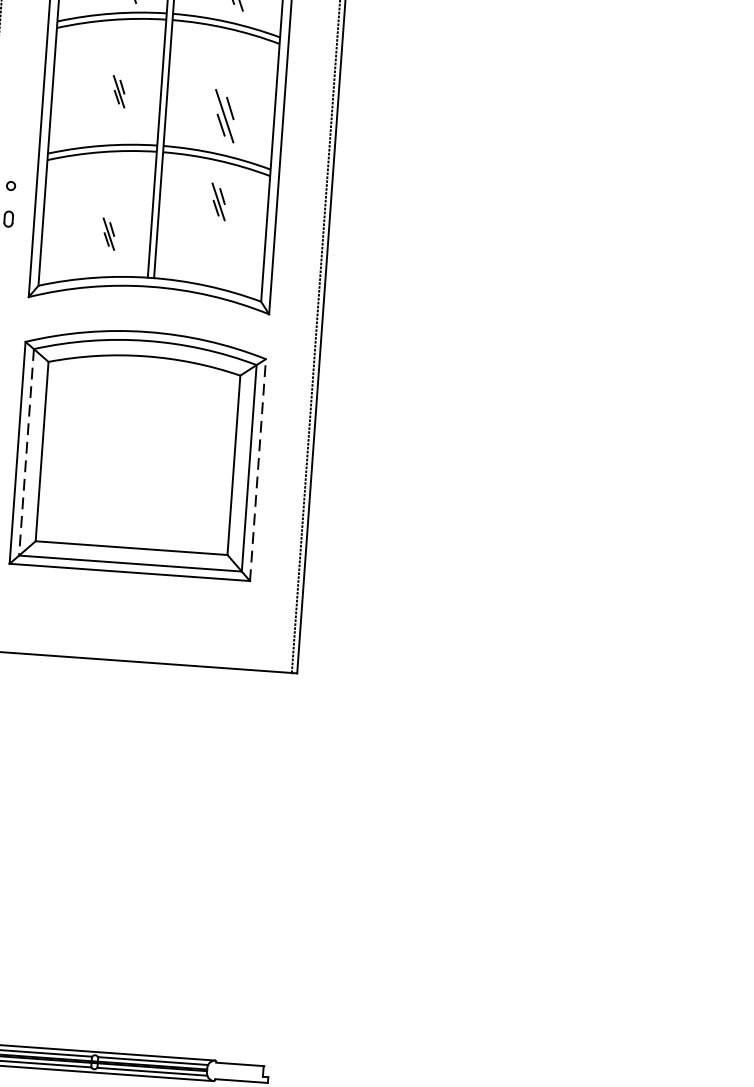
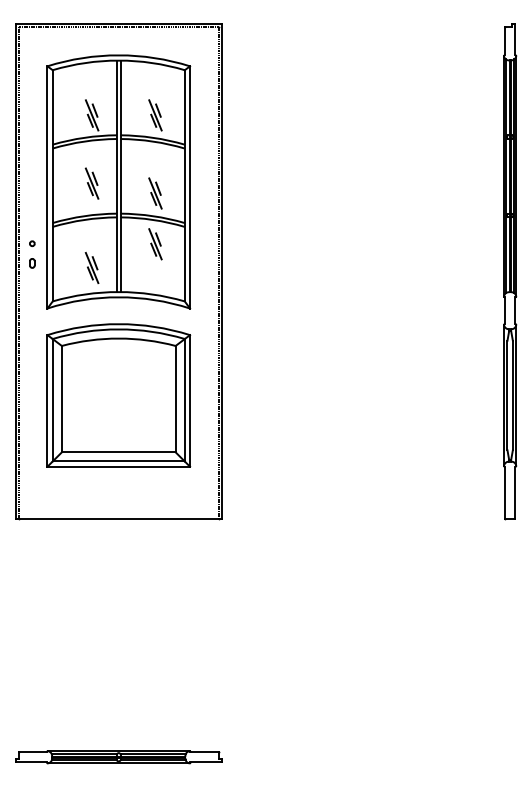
part: (118, 91) -> (91, 183), size x1.67
part: (218, 202) -> (155, 244), size x1.43
part: (107, 233) -> (91, 267), size x1.67
line: (26, 452) -> (52, 400), dashed -> solid
line: (258, 469) -> (190, 400), dashed -> solid

